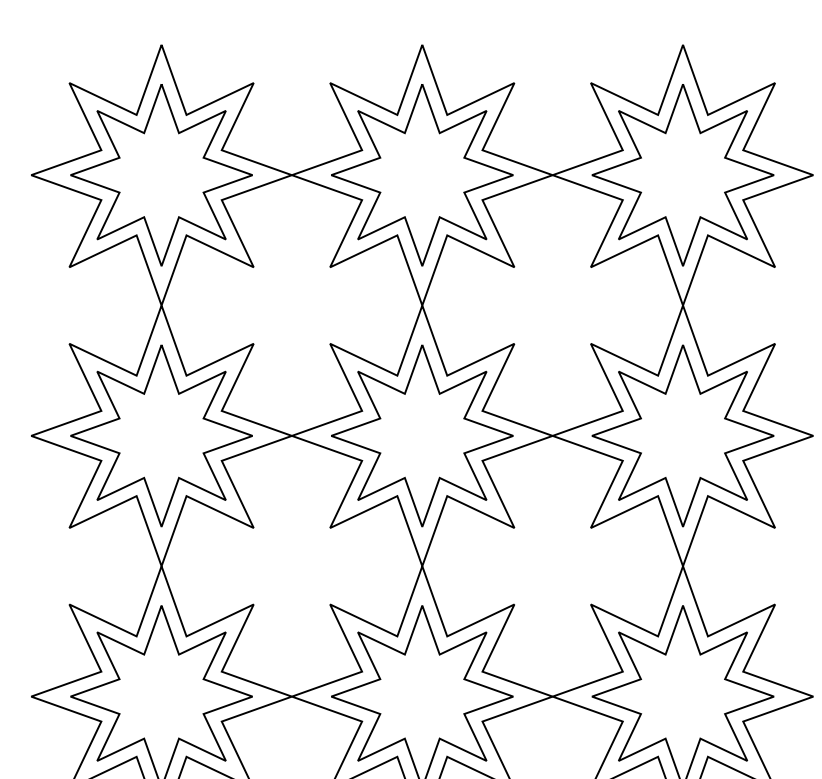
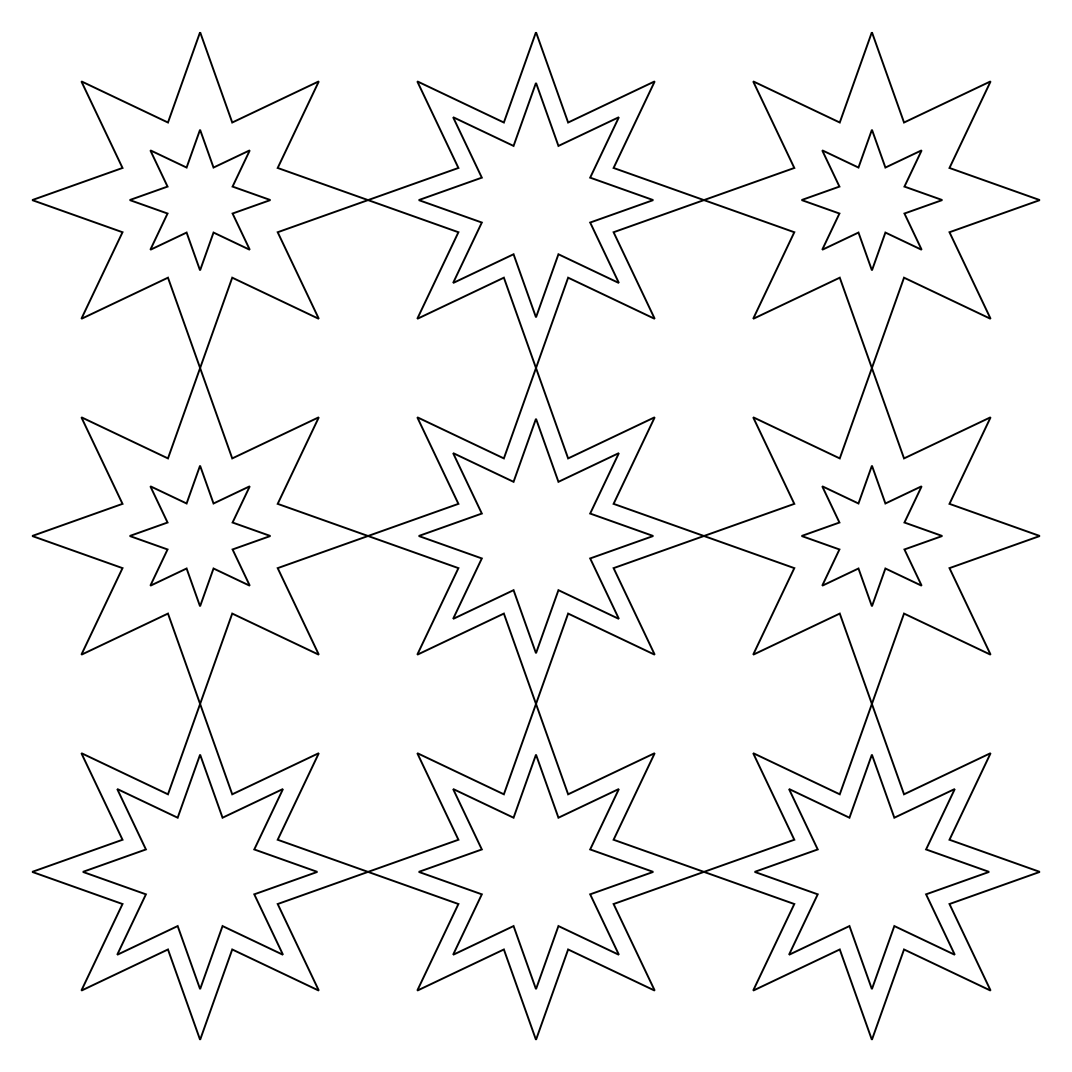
part: (161, 174) -> (199, 199), size x0.6
part: (682, 174) -> (871, 199), size x0.6
part: (161, 435) -> (199, 535), size x0.6
part: (682, 435) -> (871, 535), size x0.6

